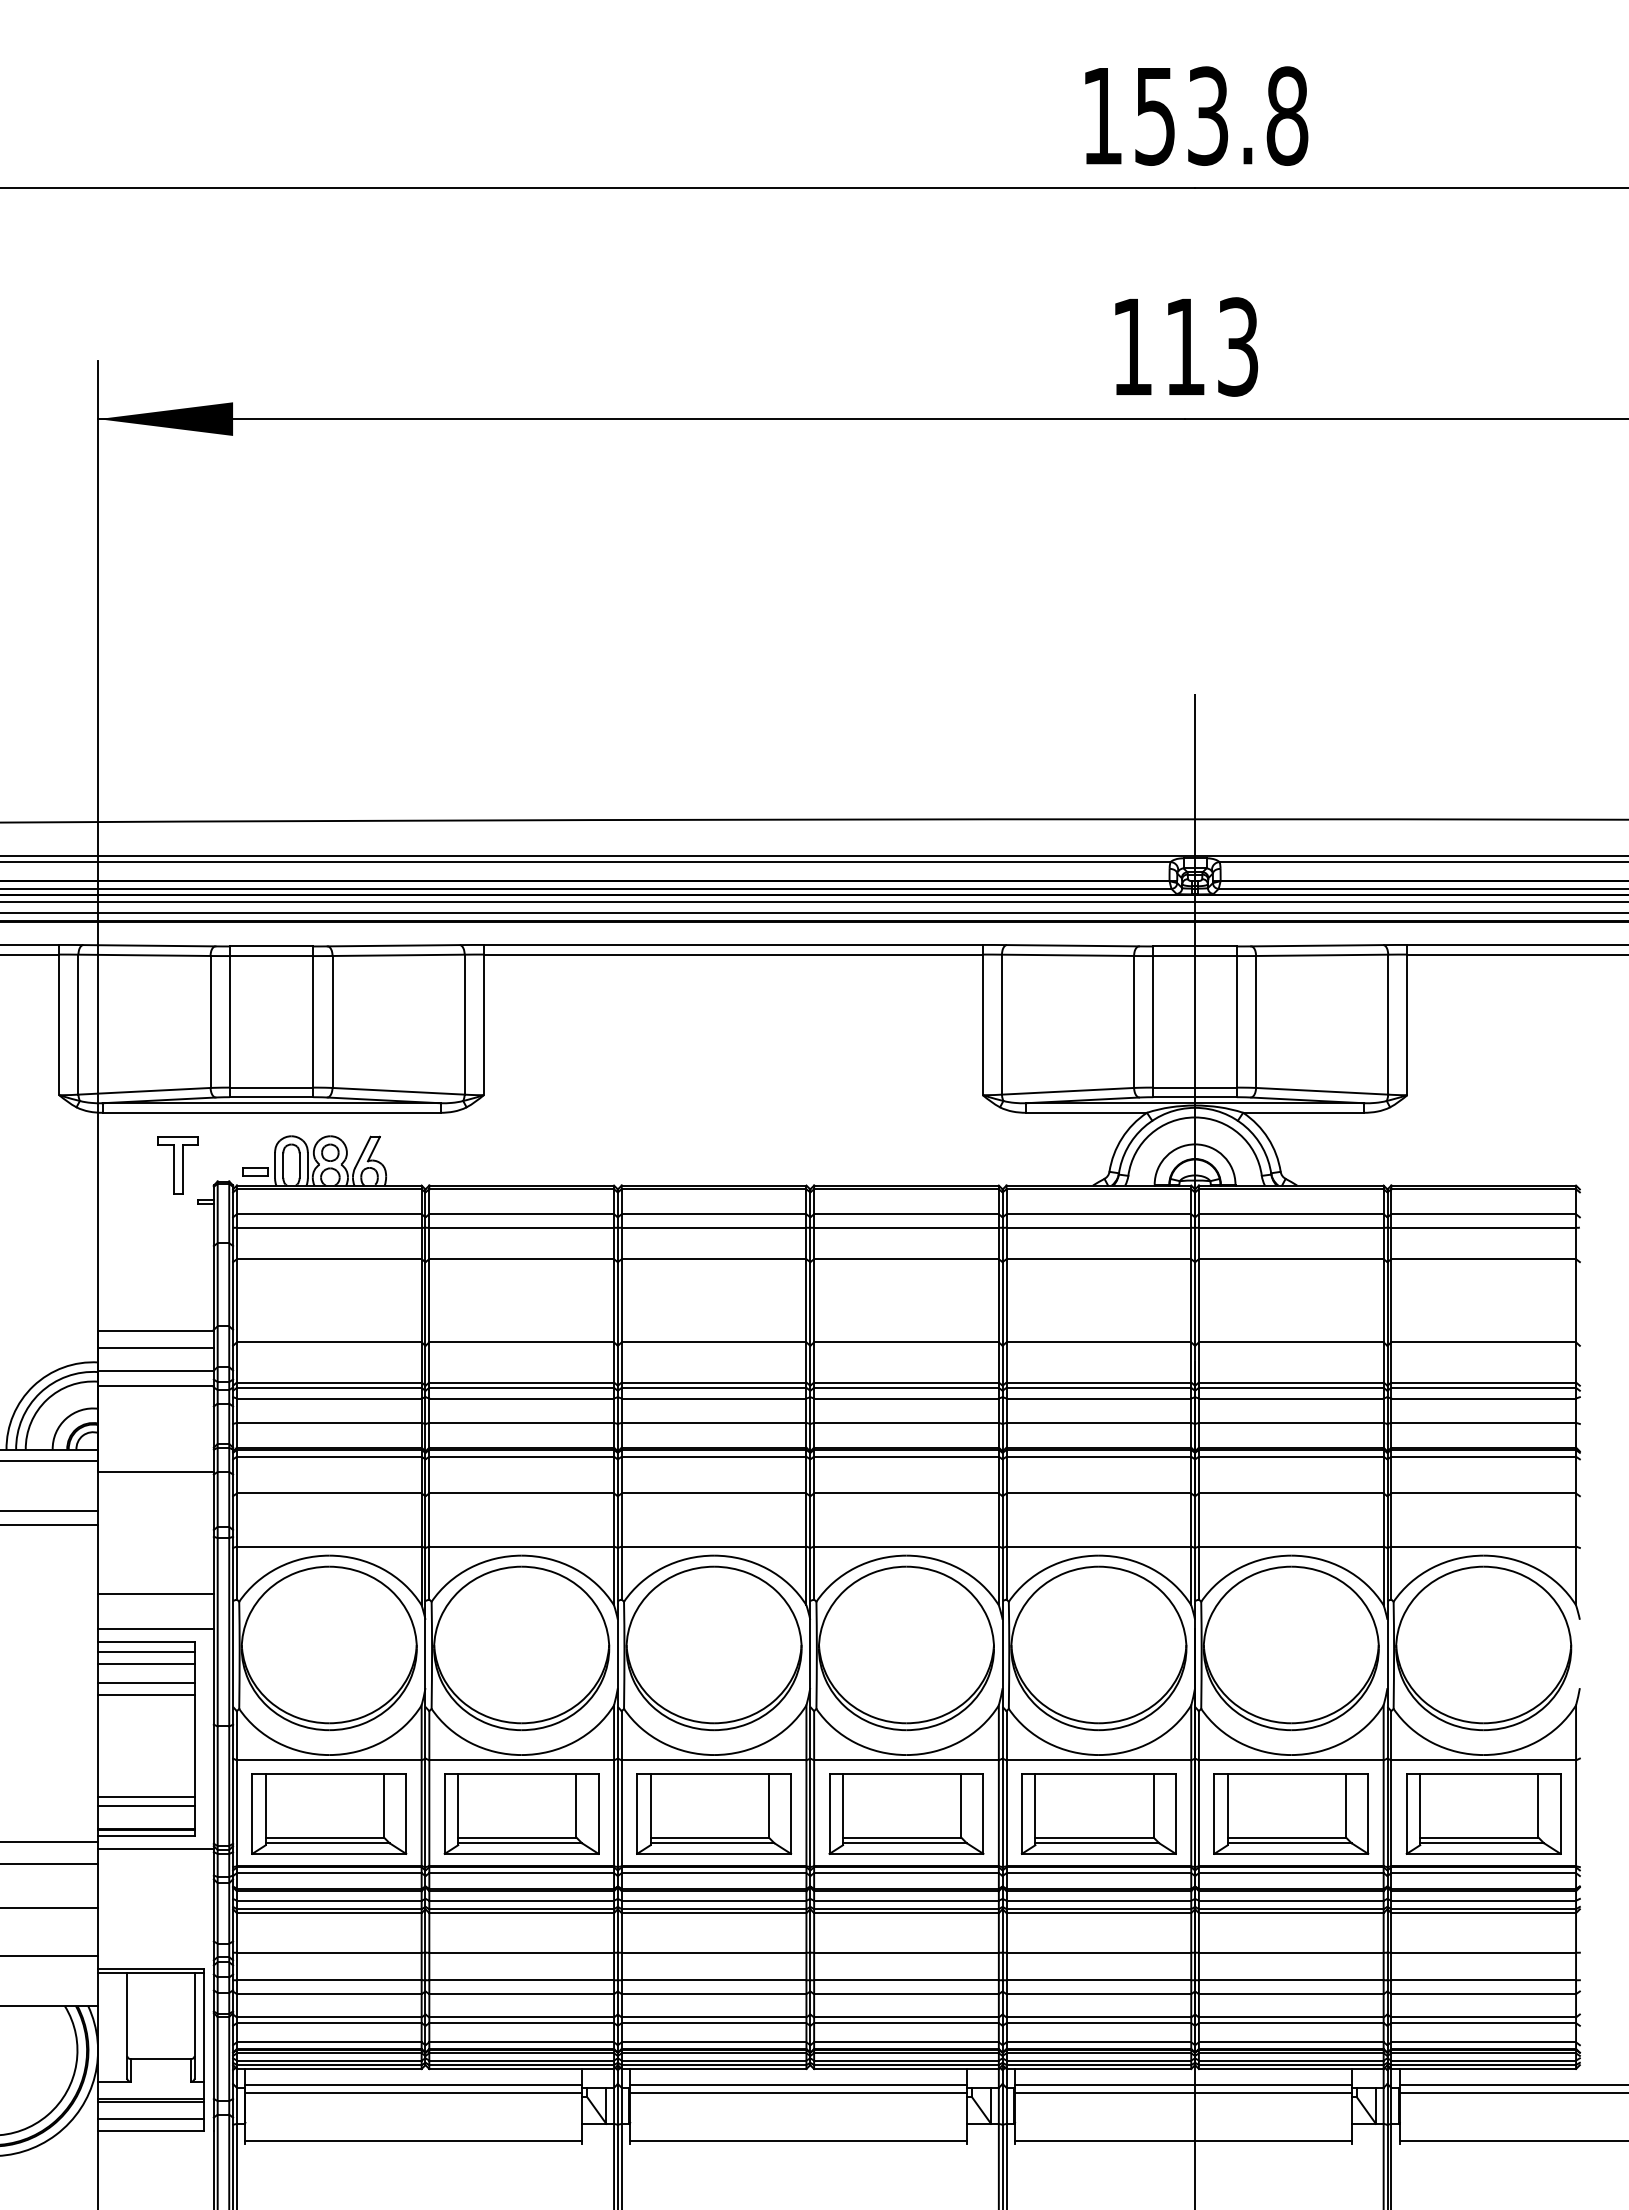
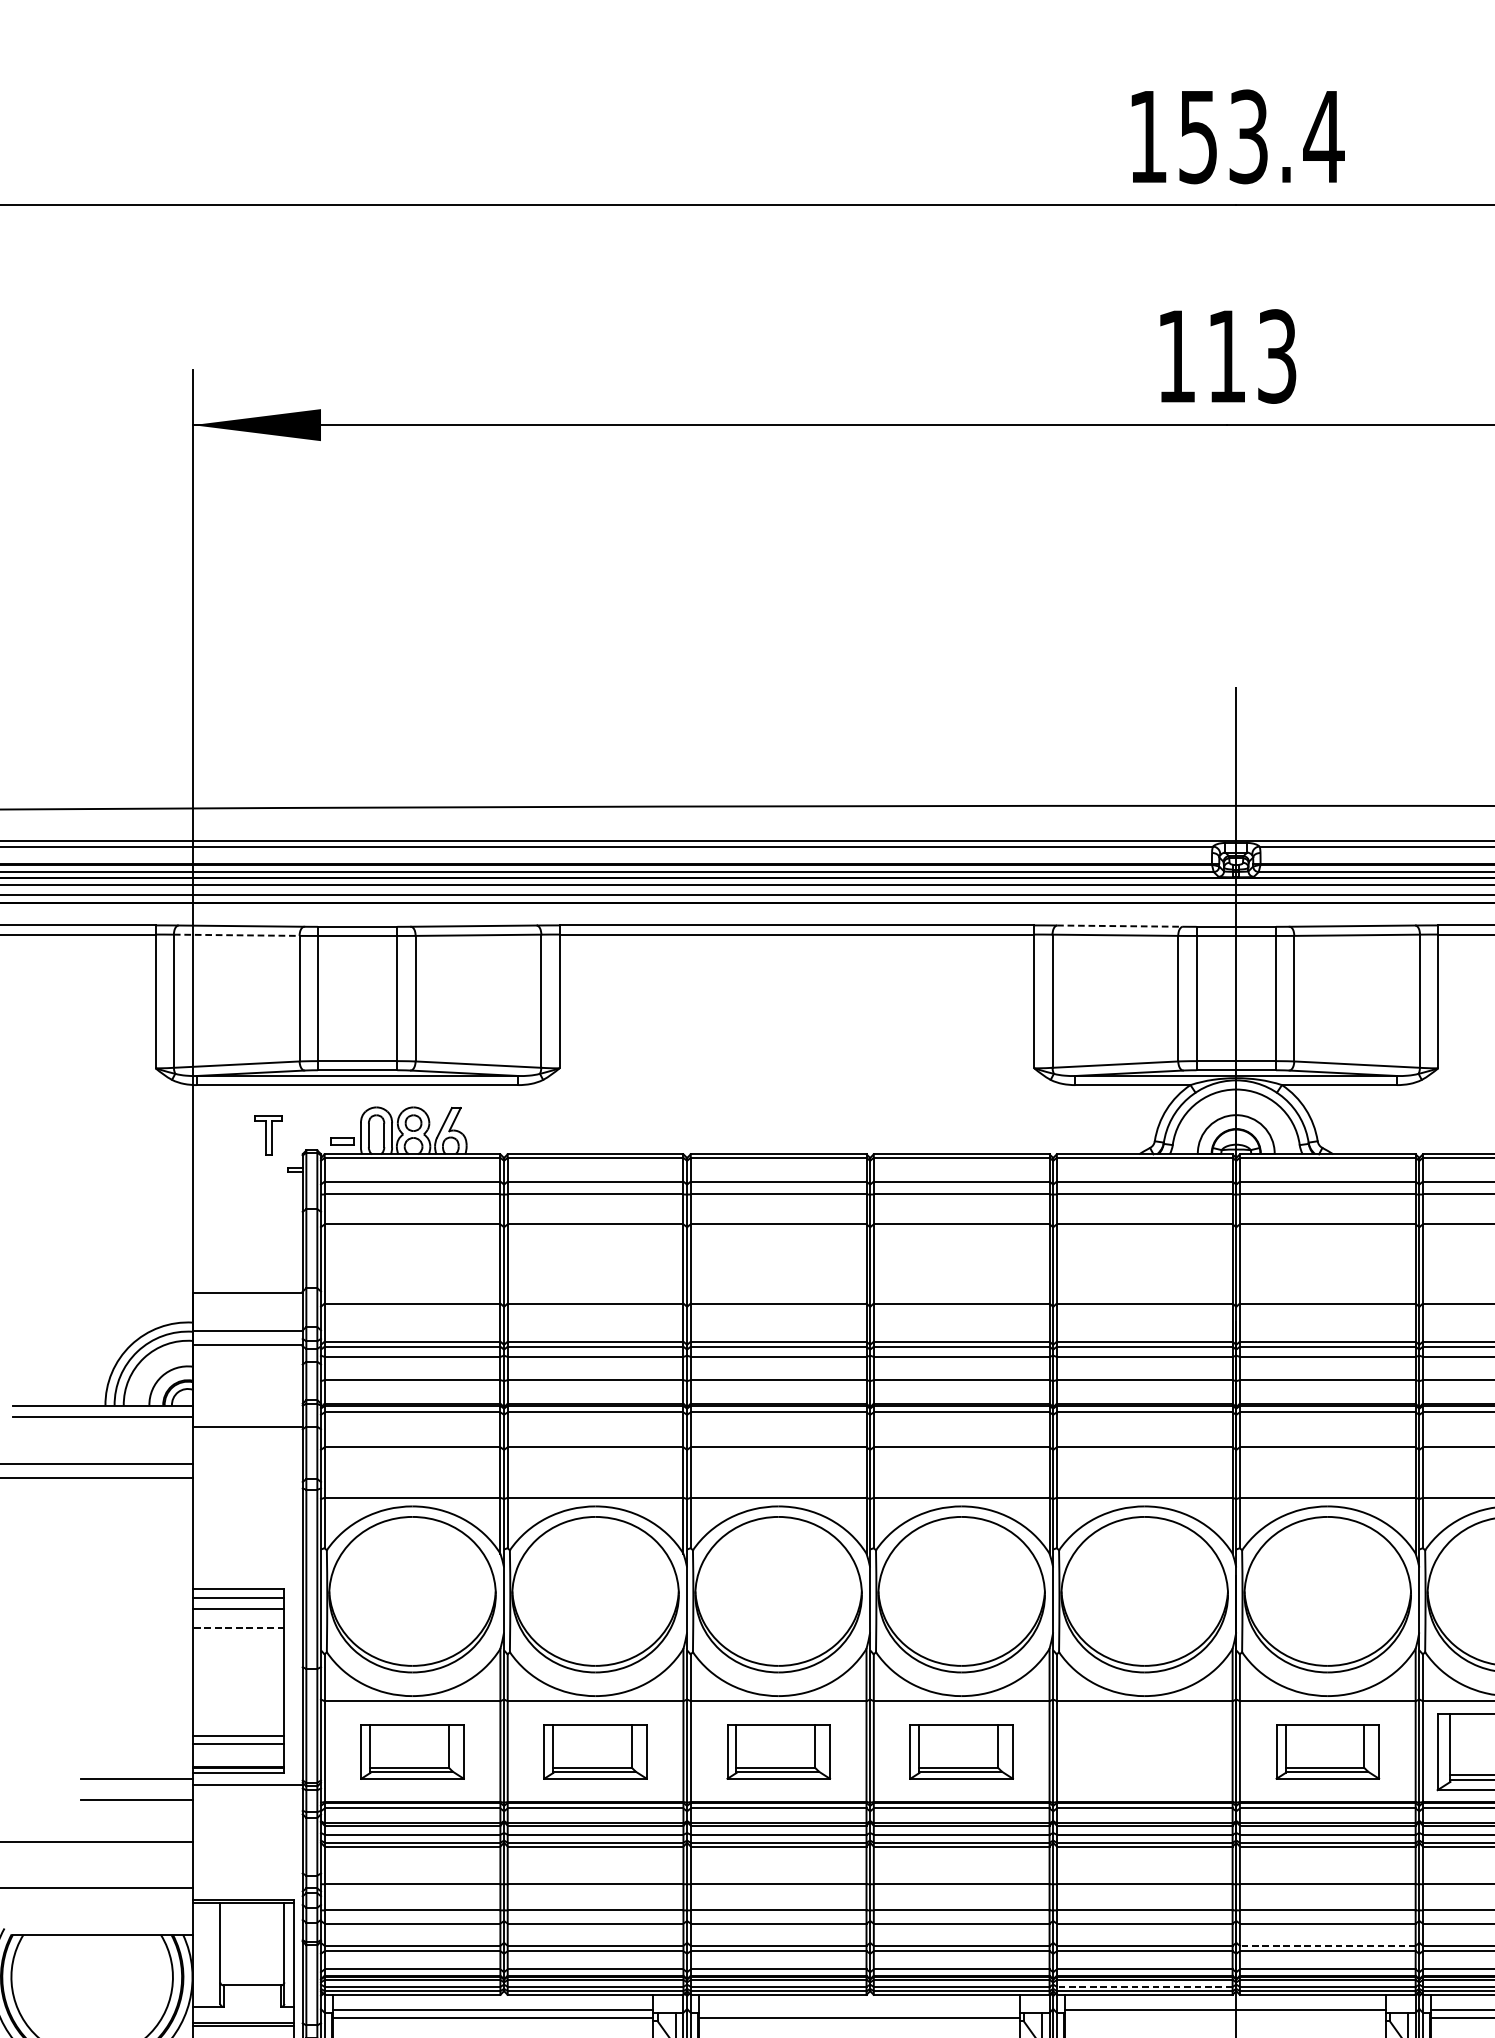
text: (1287, 115) -> (1324, 136), 153.8 -> 153.4
line: (1073, 945) -> (1120, 925), solid -> dashed
line: (145, 955) -> (237, 935), solid -> dashed
part: (177, 1165) -> (268, 1135), size x0.7
line: (155, 1348) -> (247, 1309), removed
line: (155, 1594) -> (247, 1543), removed
line: (155, 1629) -> (247, 1576), removed
line: (146, 1683) -> (238, 1628), solid -> dashed
line: (146, 1695) -> (238, 1639), removed
part: (329, 1813) -> (412, 1751), size x0.7
part: (521, 1813) -> (595, 1751), size x0.7
part: (714, 1813) -> (779, 1751), size x0.7
part: (906, 1813) -> (961, 1751), size x0.7
part: (1098, 1813) -> (1144, 1751), removed
part: (1291, 1813) -> (1327, 1751), size x0.7
line: (1290, 2017) -> (1327, 1945), solid -> dashed
line: (1098, 2060) -> (1144, 1986), solid -> dashed
line: (798, 2084) -> (858, 2009), removed
line: (1183, 2092) -> (1225, 2017), removed

